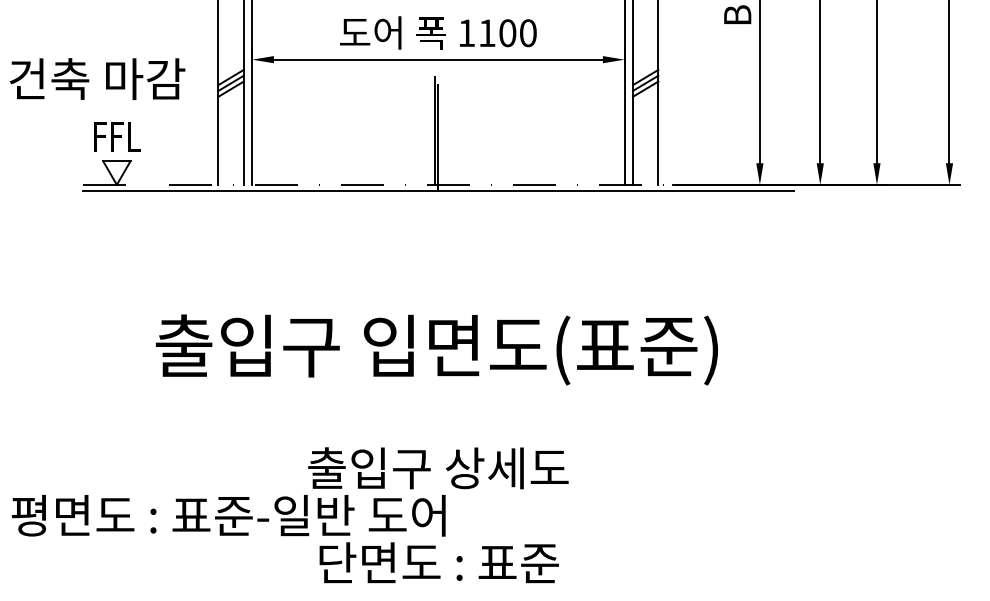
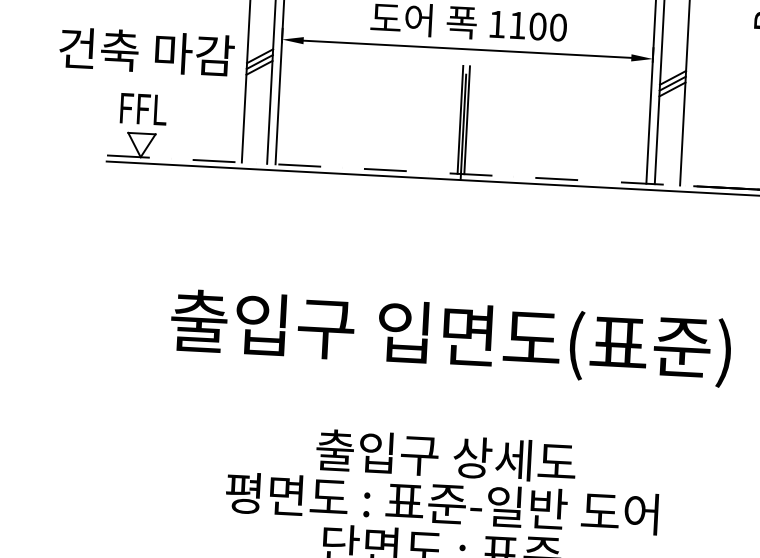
text: (97, 78) -> (146, 51), moved
line: (441, 130) -> (466, 119), added
text: (228, 515) -> (441, 503), moved

